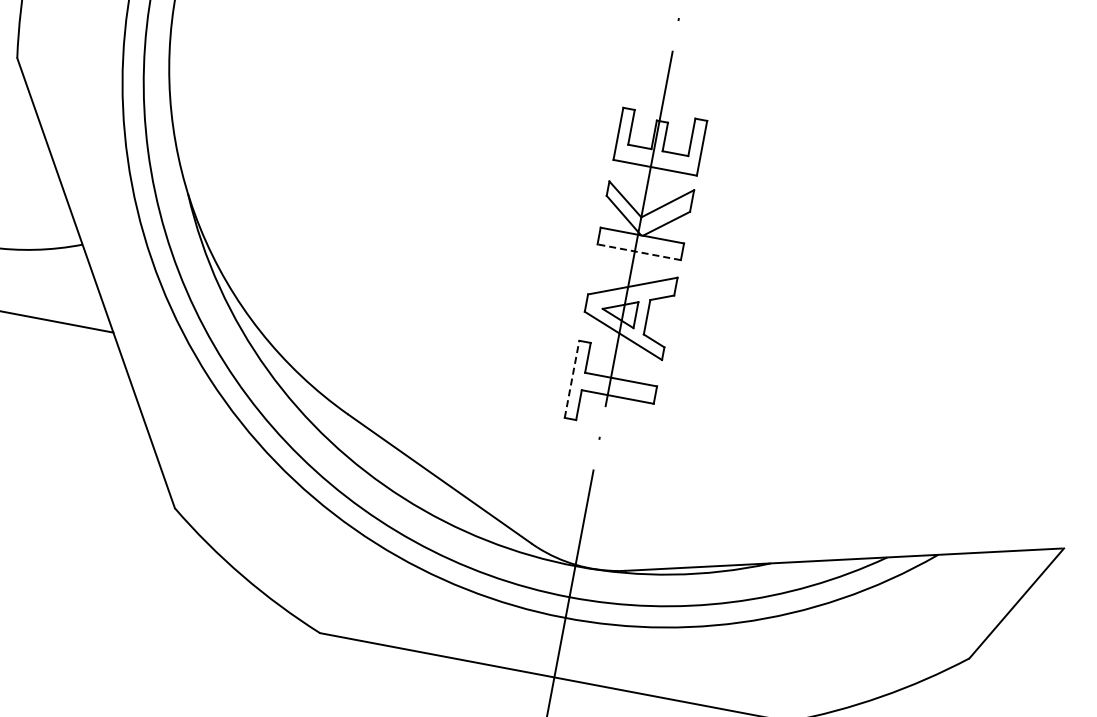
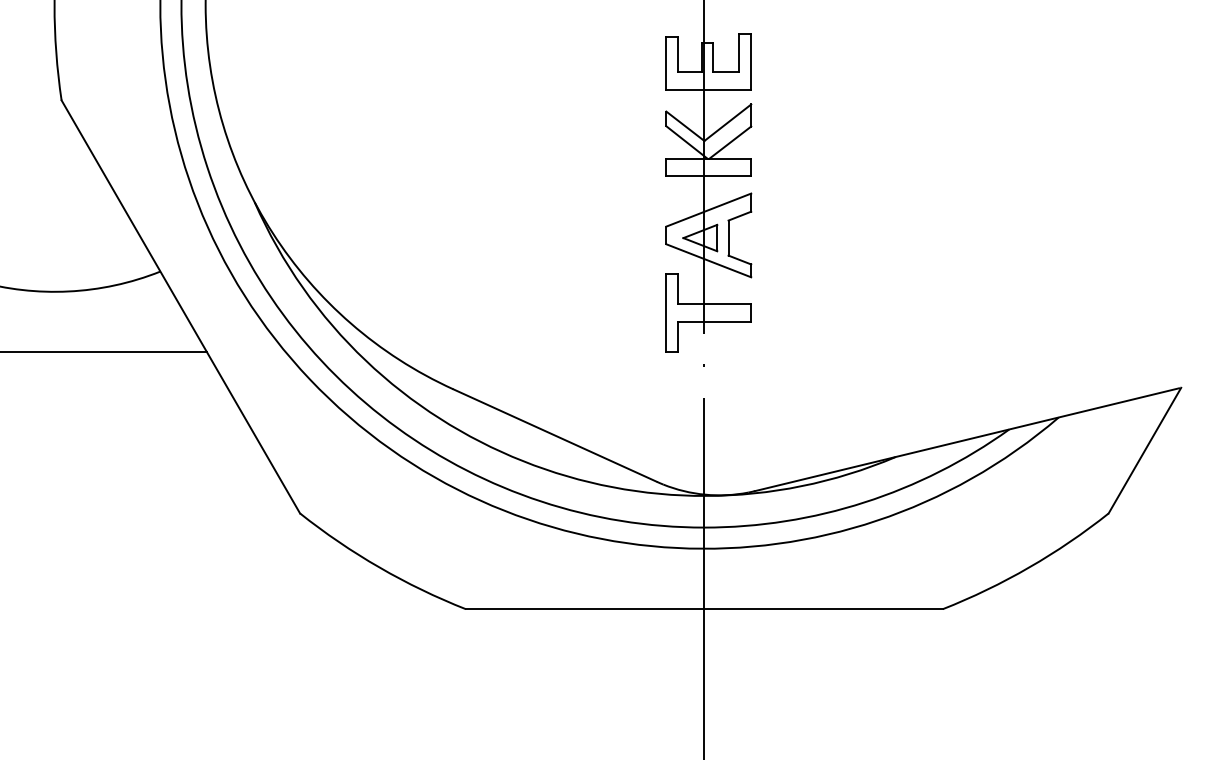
line: (638, 252) -> (708, 175), dashed -> solid
line: (572, 378) -> (666, 312), dashed -> solid

